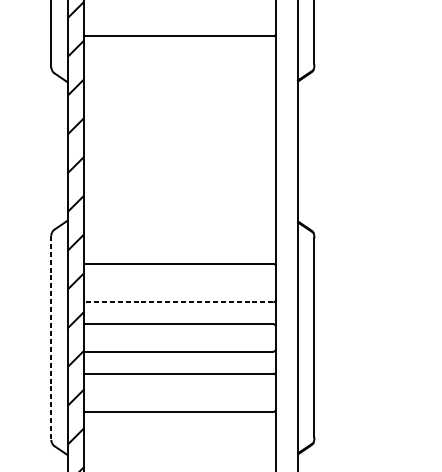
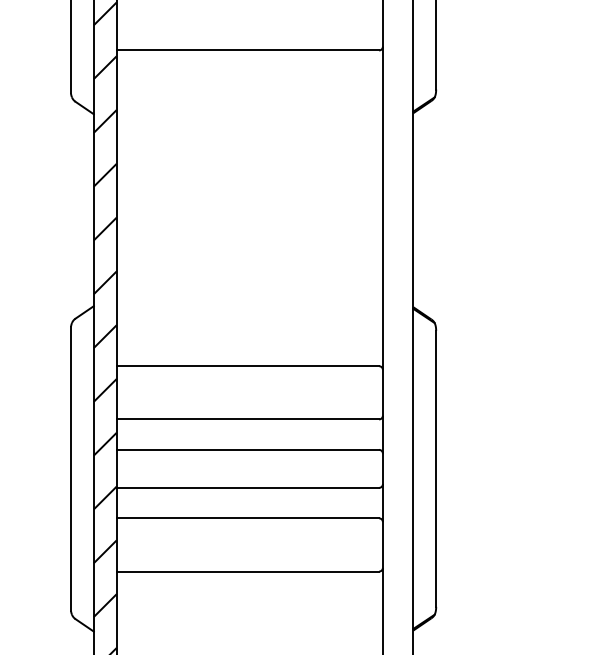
line: (178, 302) -> (247, 419), dashed -> solid
line: (51, 337) -> (71, 468), dashed -> solid

